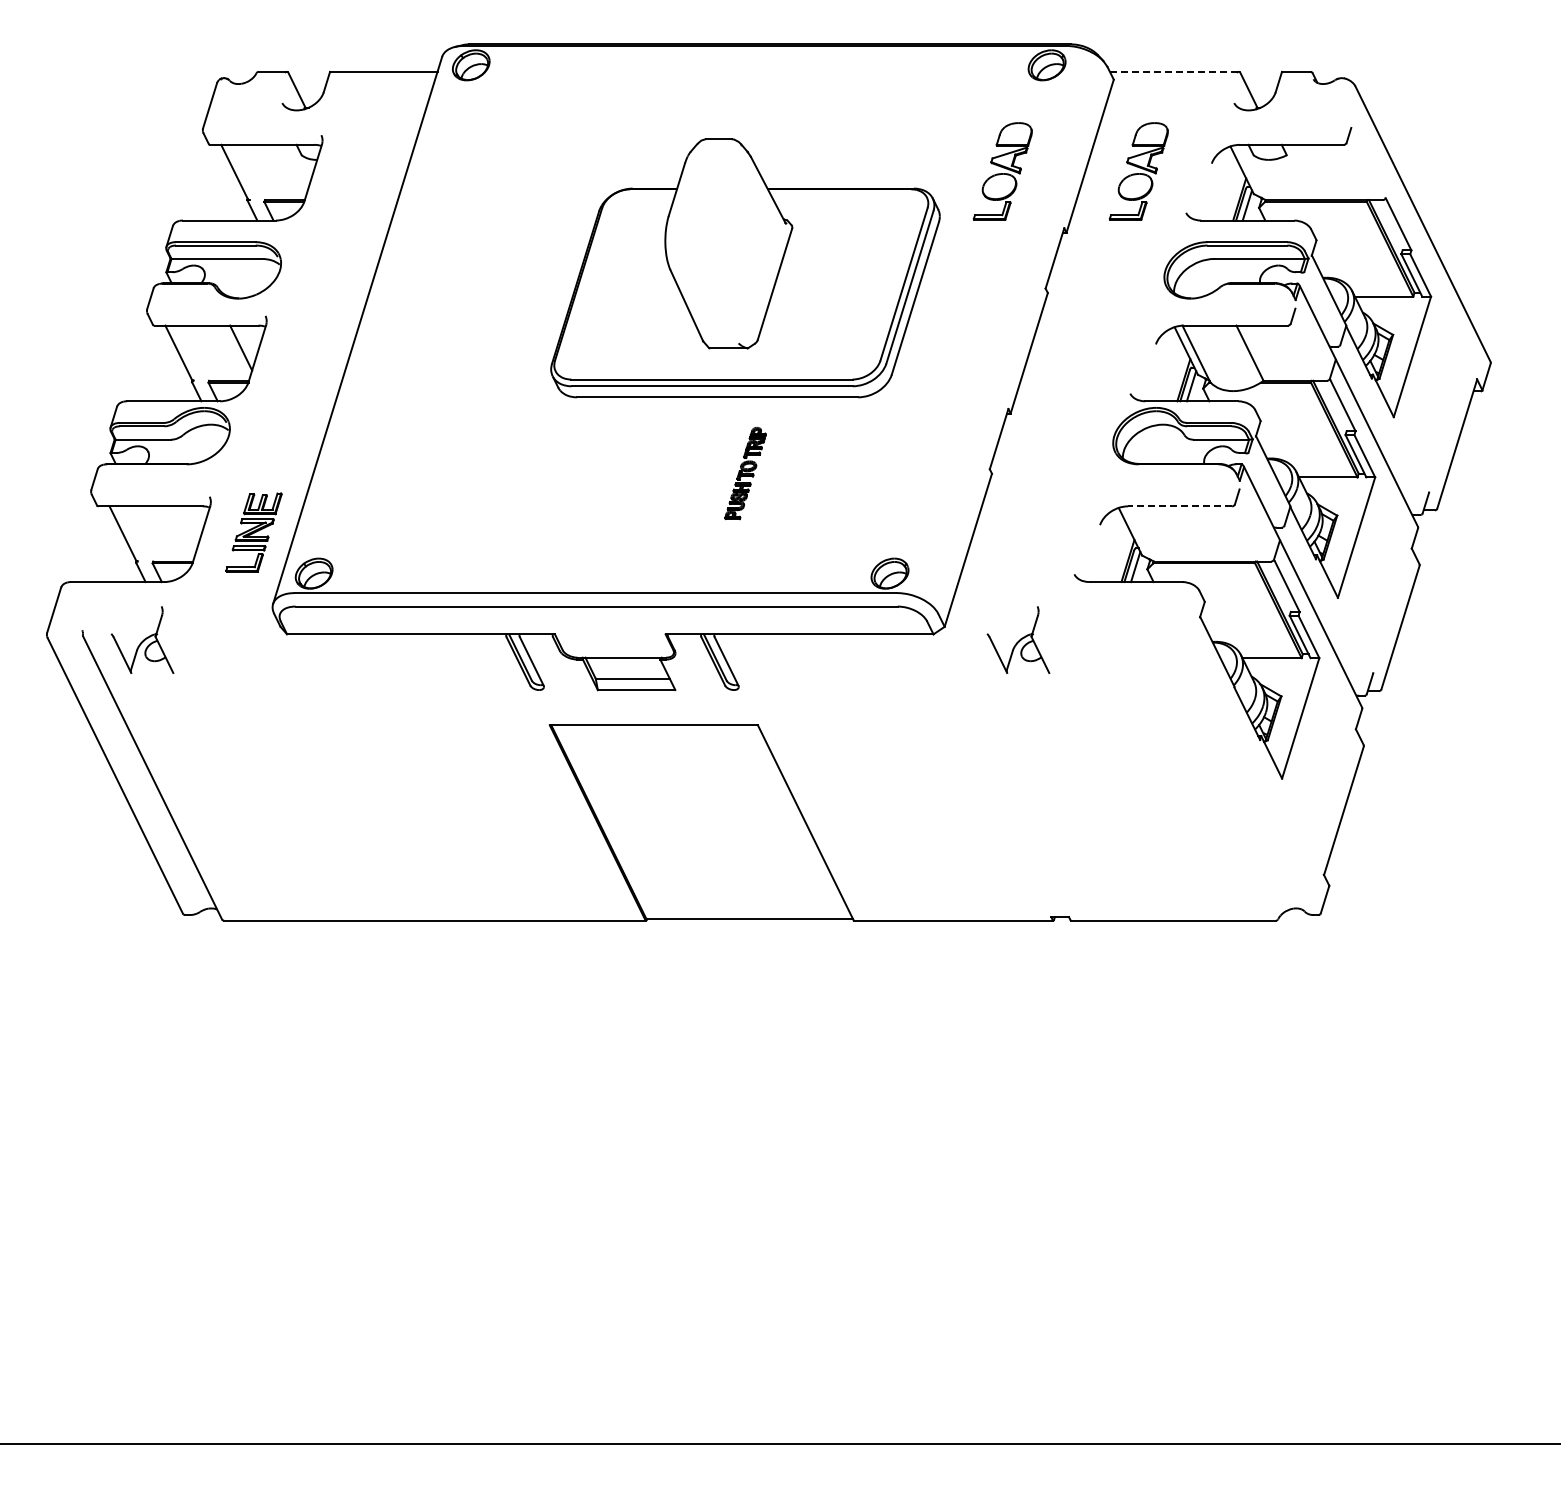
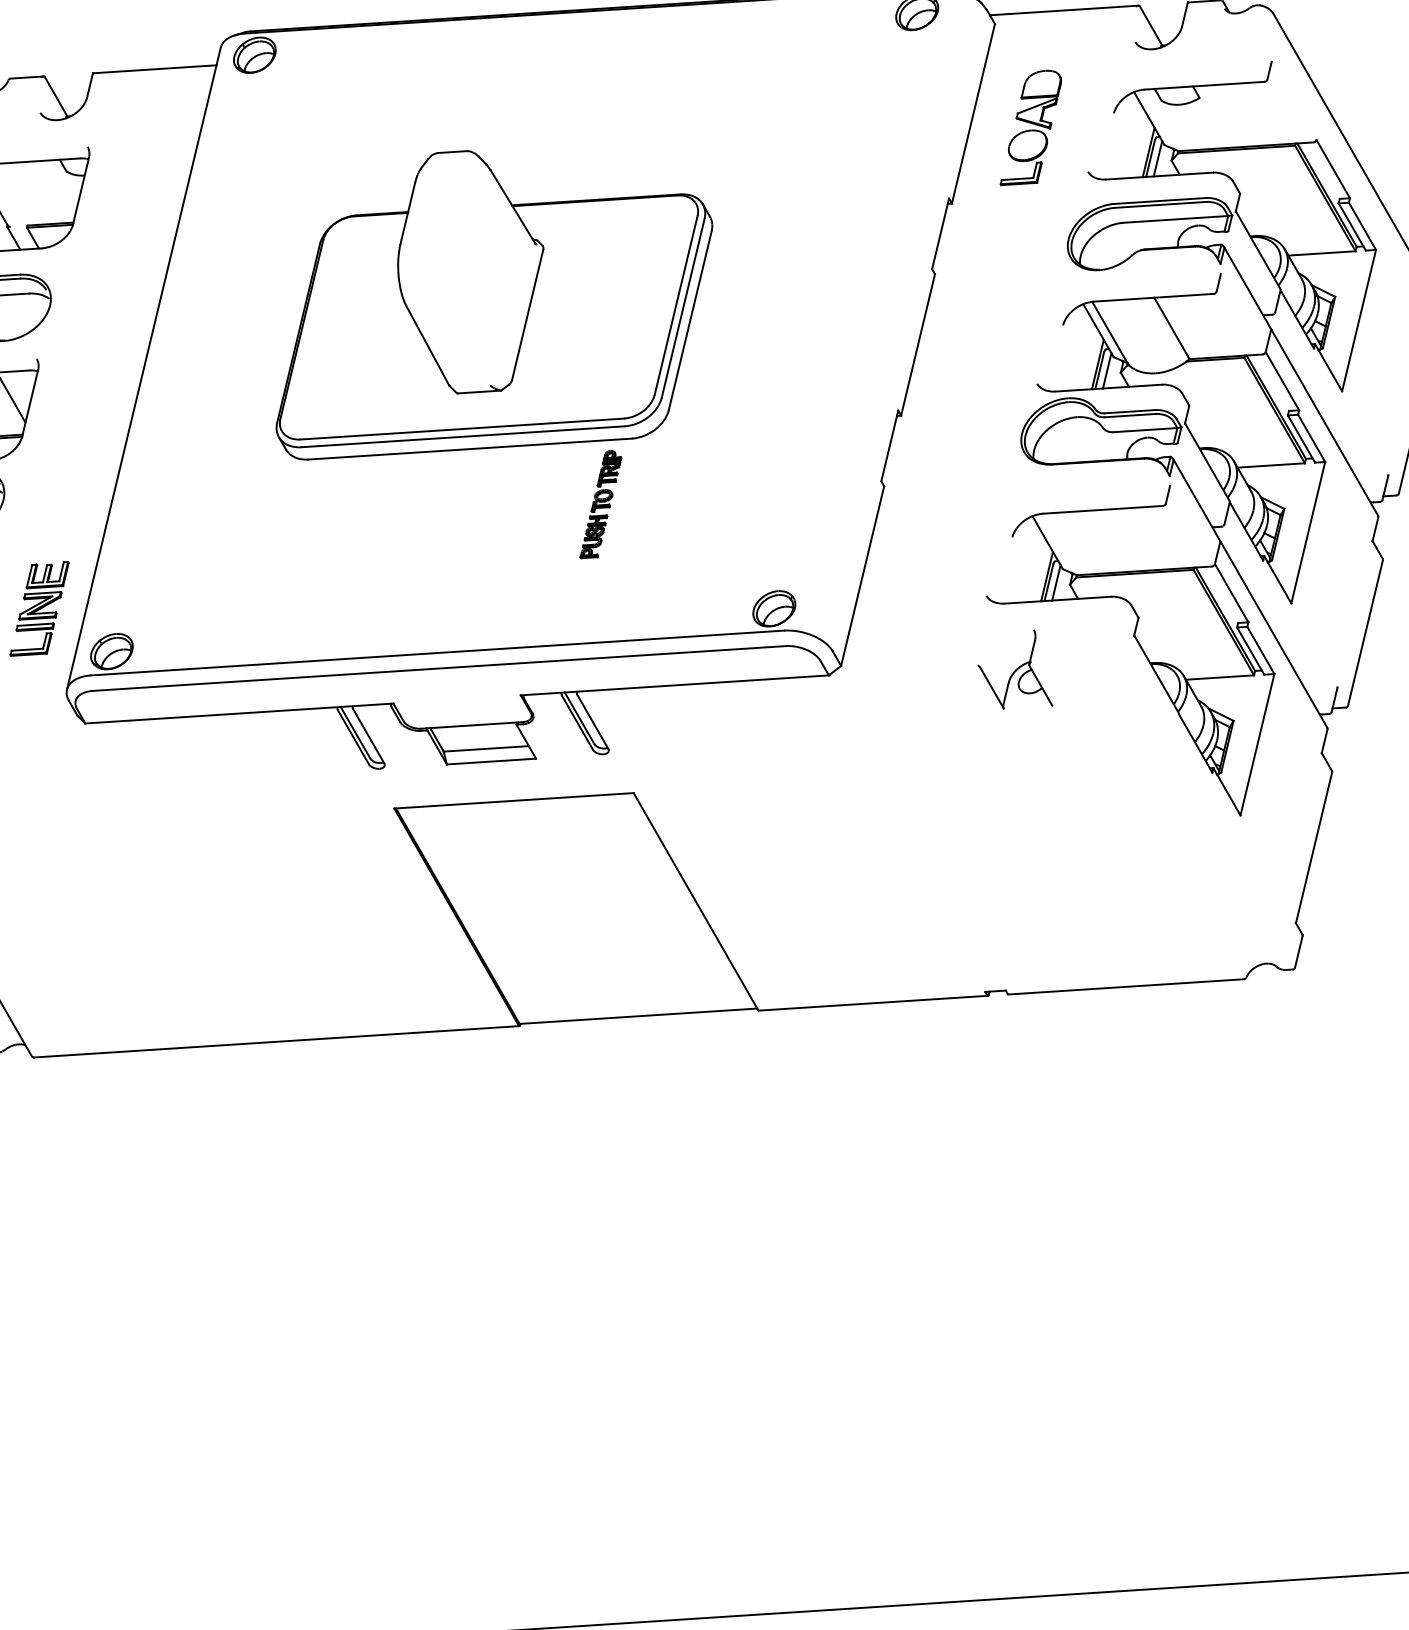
line: (1174, 71) -> (1064, 10), dashed -> solid
part: (1002, 171) -> (873, 137), removed
part: (745, 268) -> (492, 298), moved
line: (1179, 506) -> (1102, 510), dashed -> solid
part: (1018, 639) -> (1014, 669), moved

